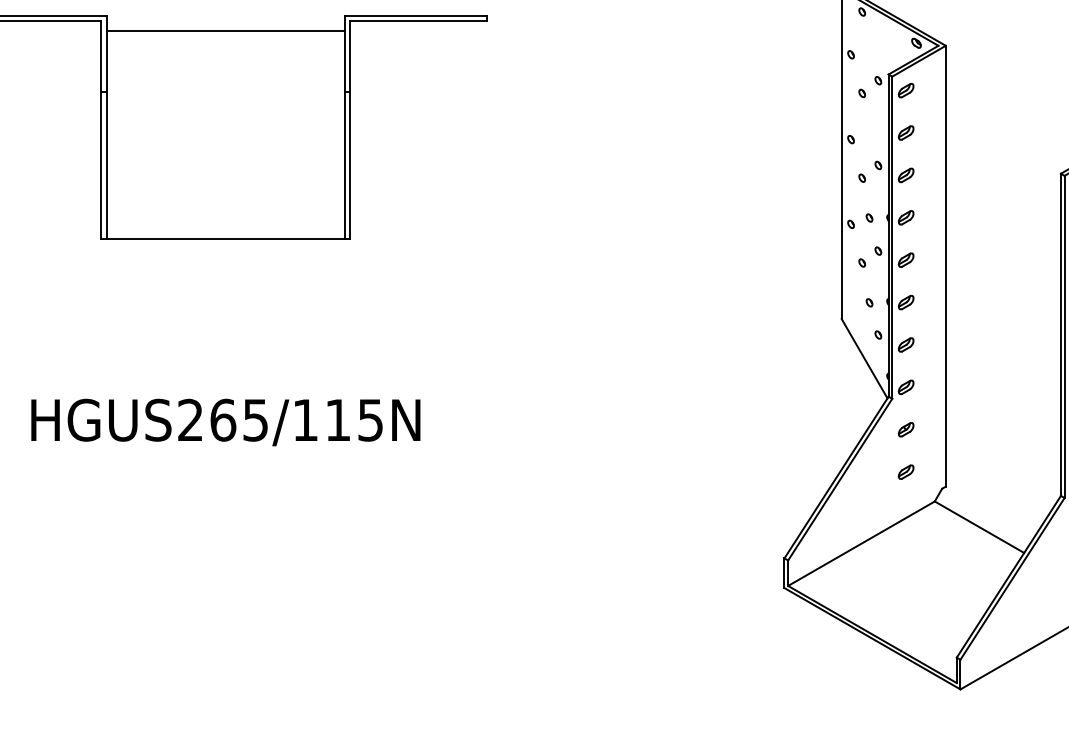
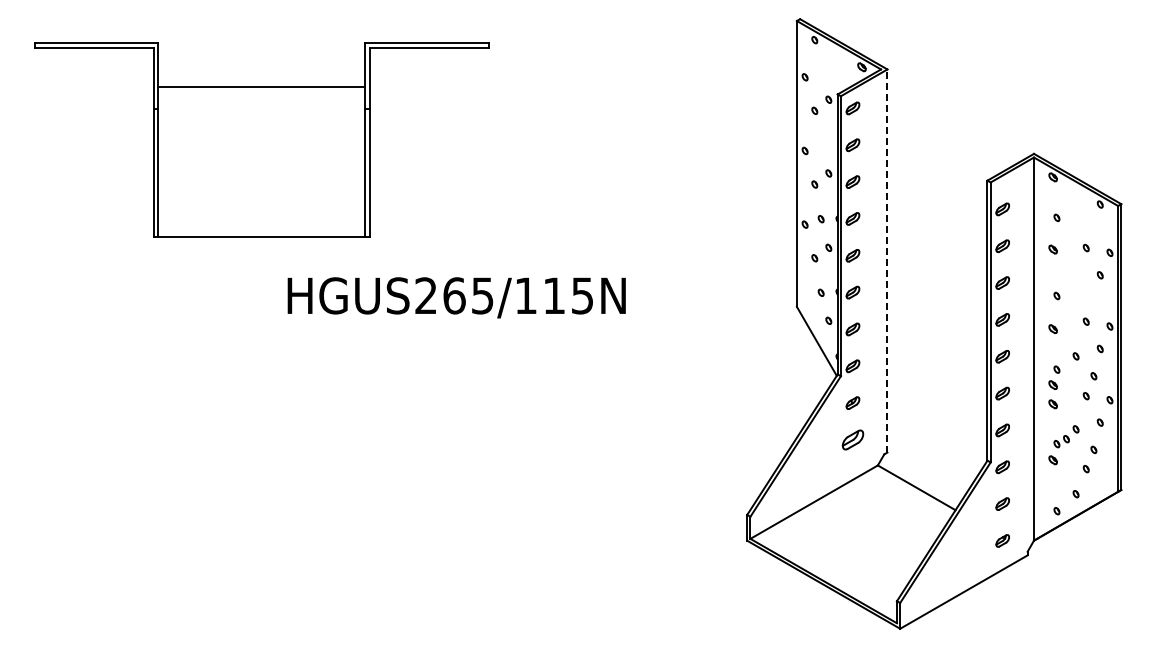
line: (225, 30) -> (261, 86), moved
line: (945, 266) -> (887, 261), solid -> dashed
text: (225, 422) -> (456, 297), moved
part: (905, 471) -> (852, 439), size x1.6

